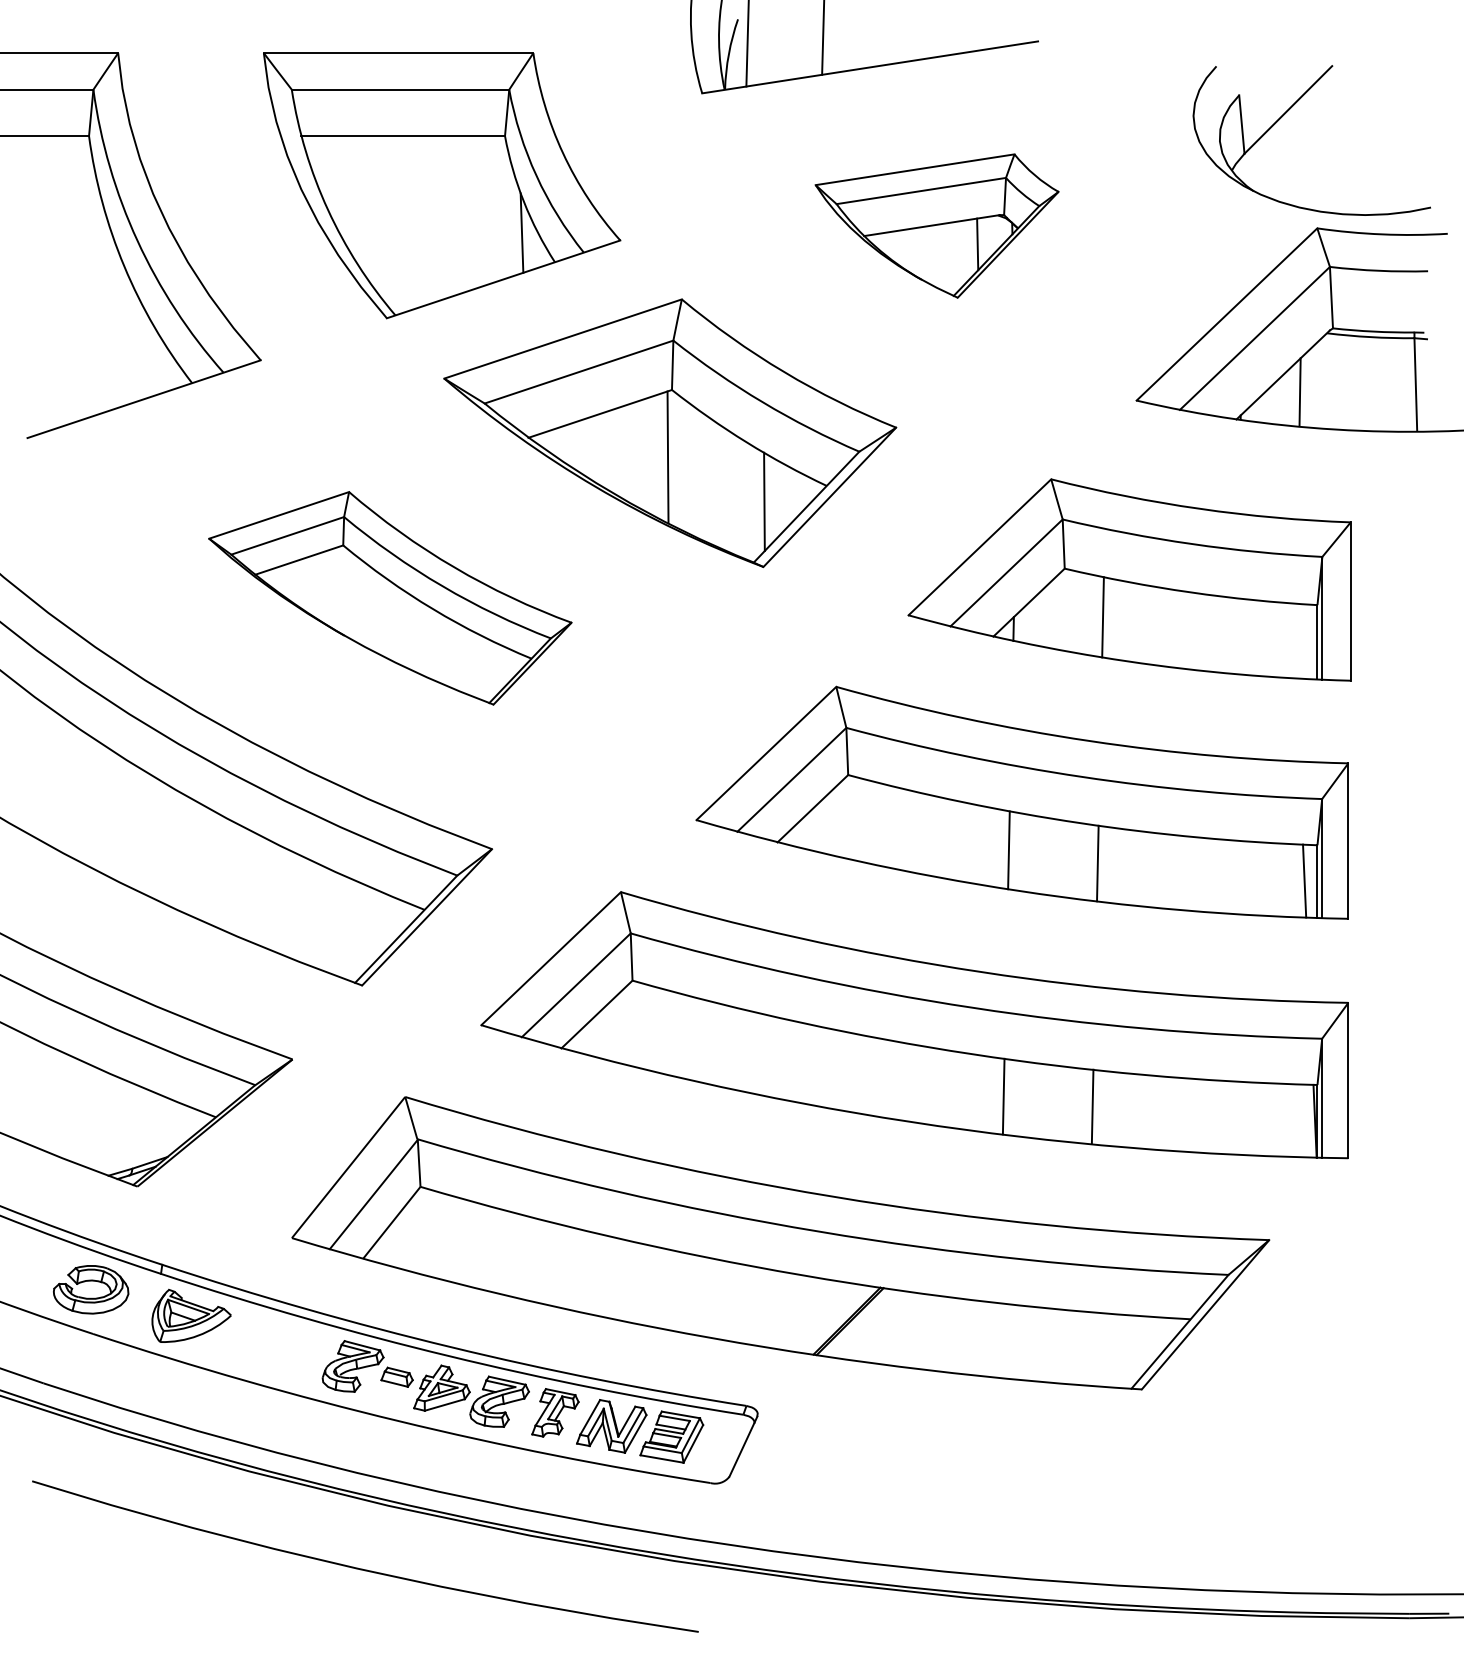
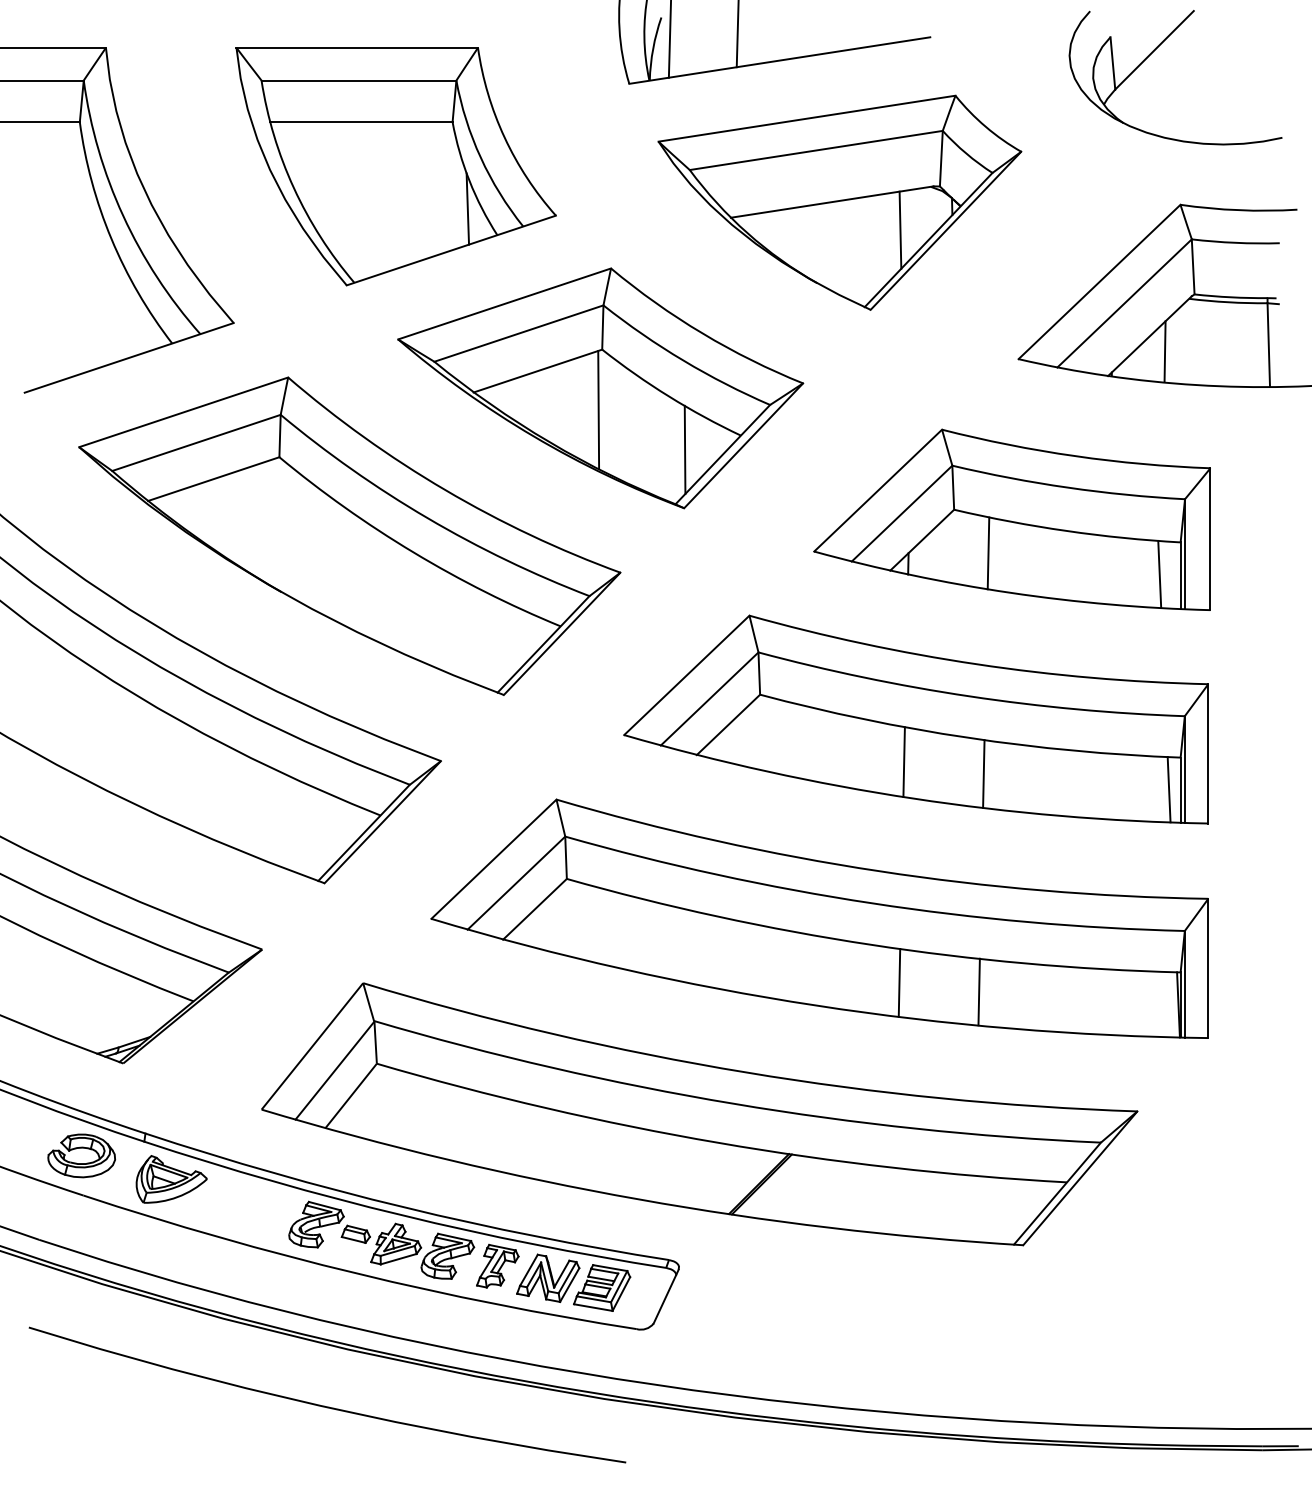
part: (1285, 114) -> (1151, 54), moved
part: (936, 225) -> (839, 202), size x1.67
part: (390, 598) -> (349, 536), size x1.67
line: (1293, 640) -> (1159, 574), added

